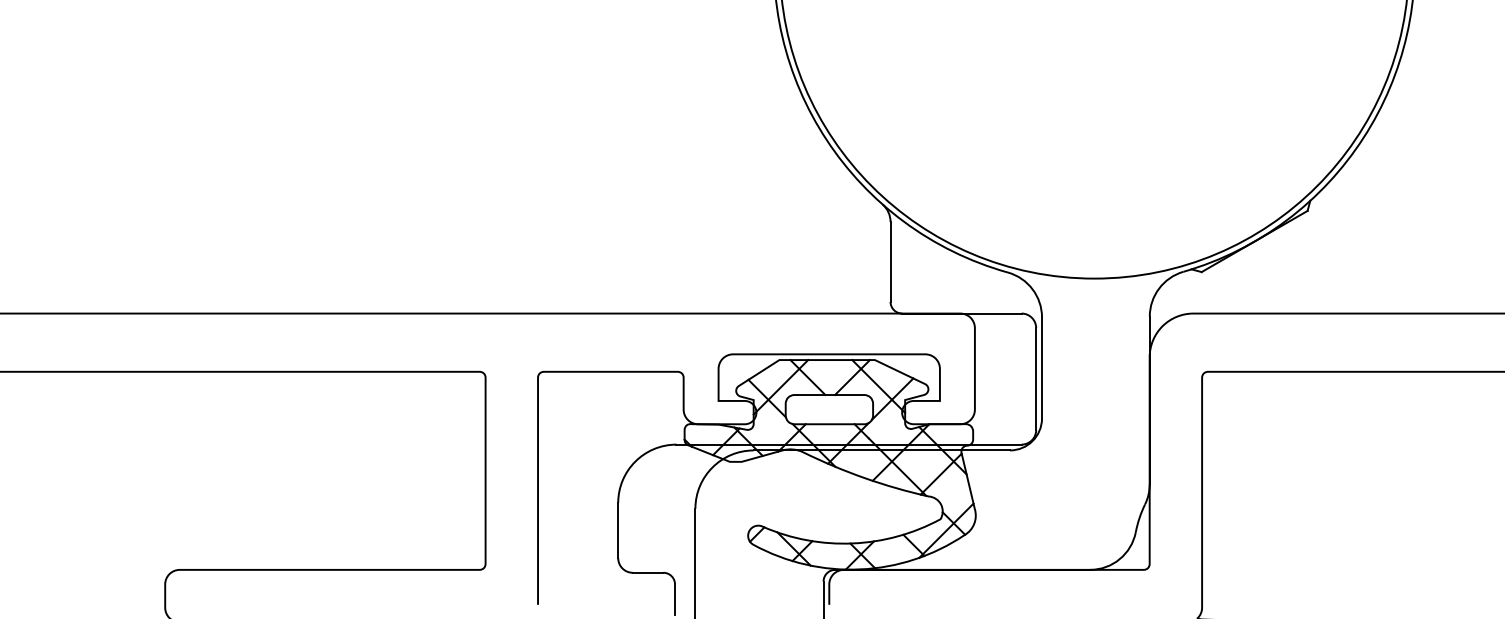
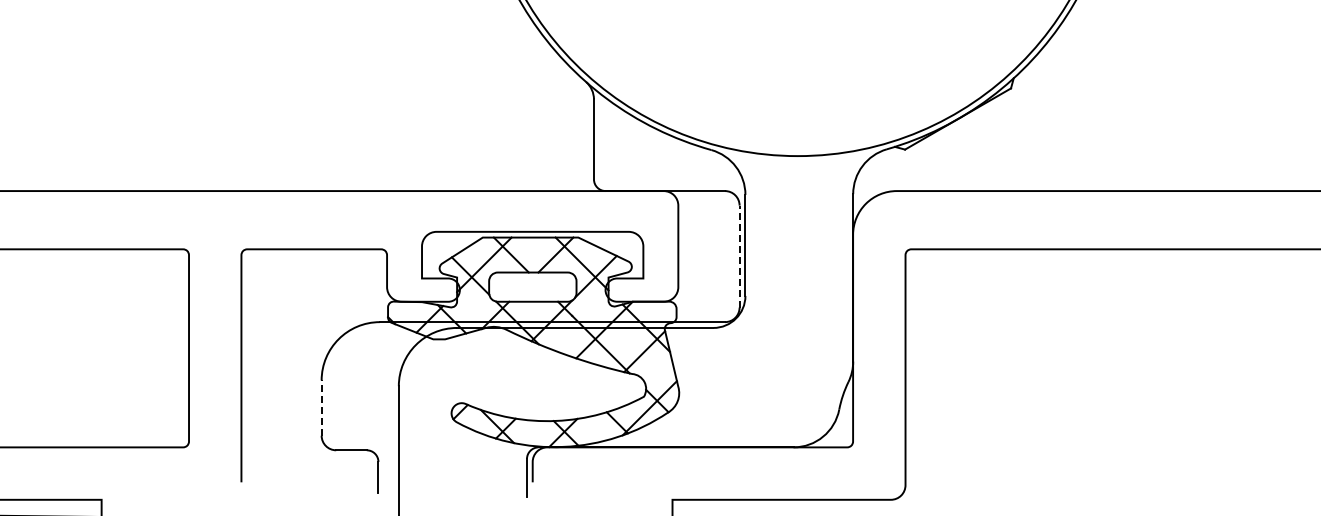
line: (1036, 379) -> (739, 257), solid -> dashed
line: (618, 530) -> (321, 408), solid -> dashed

